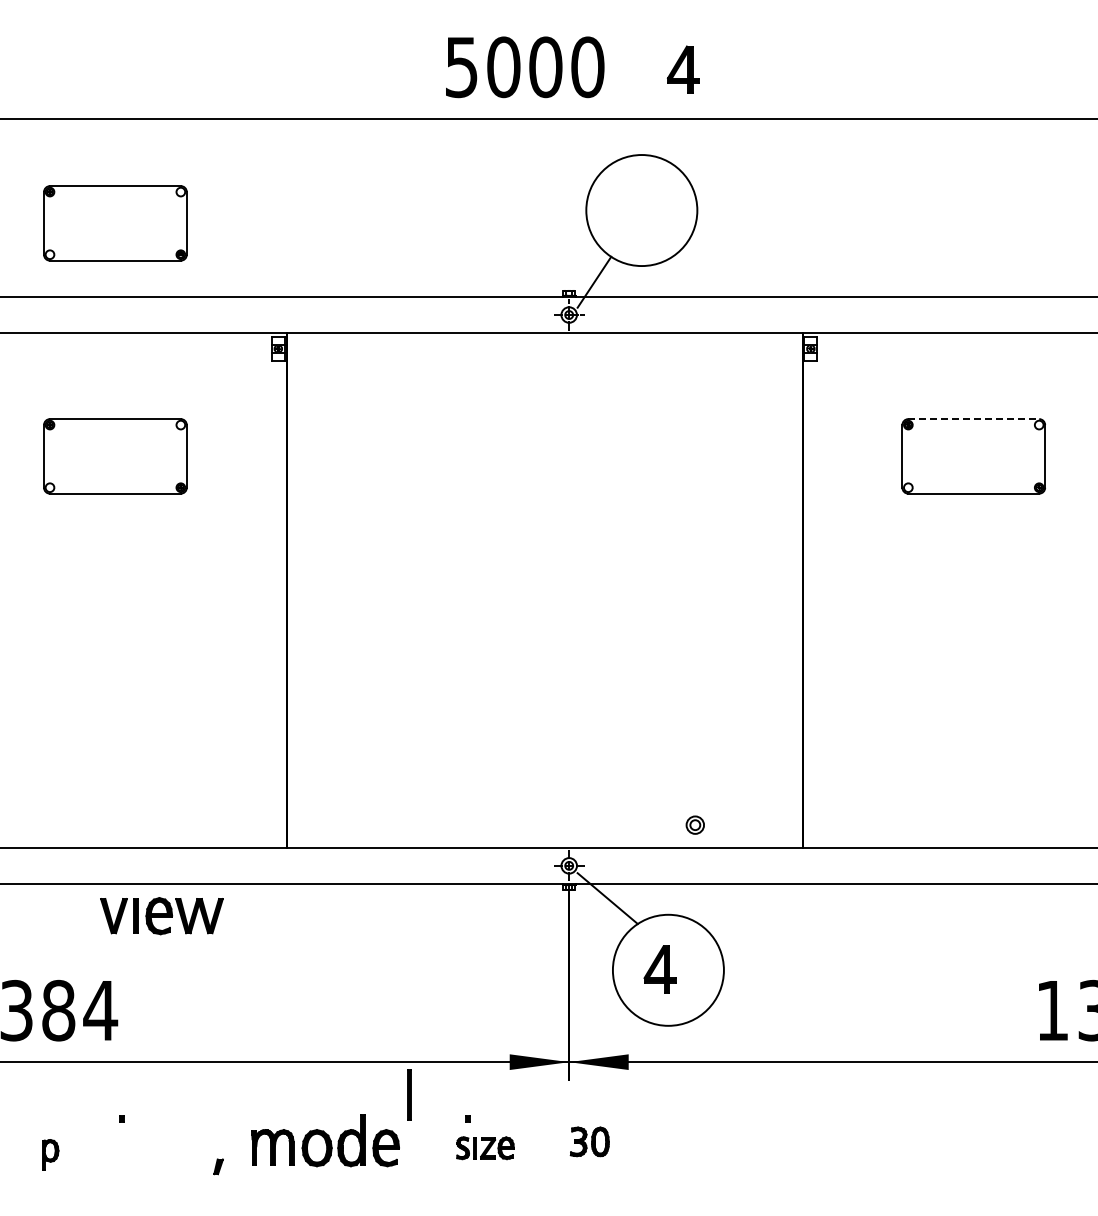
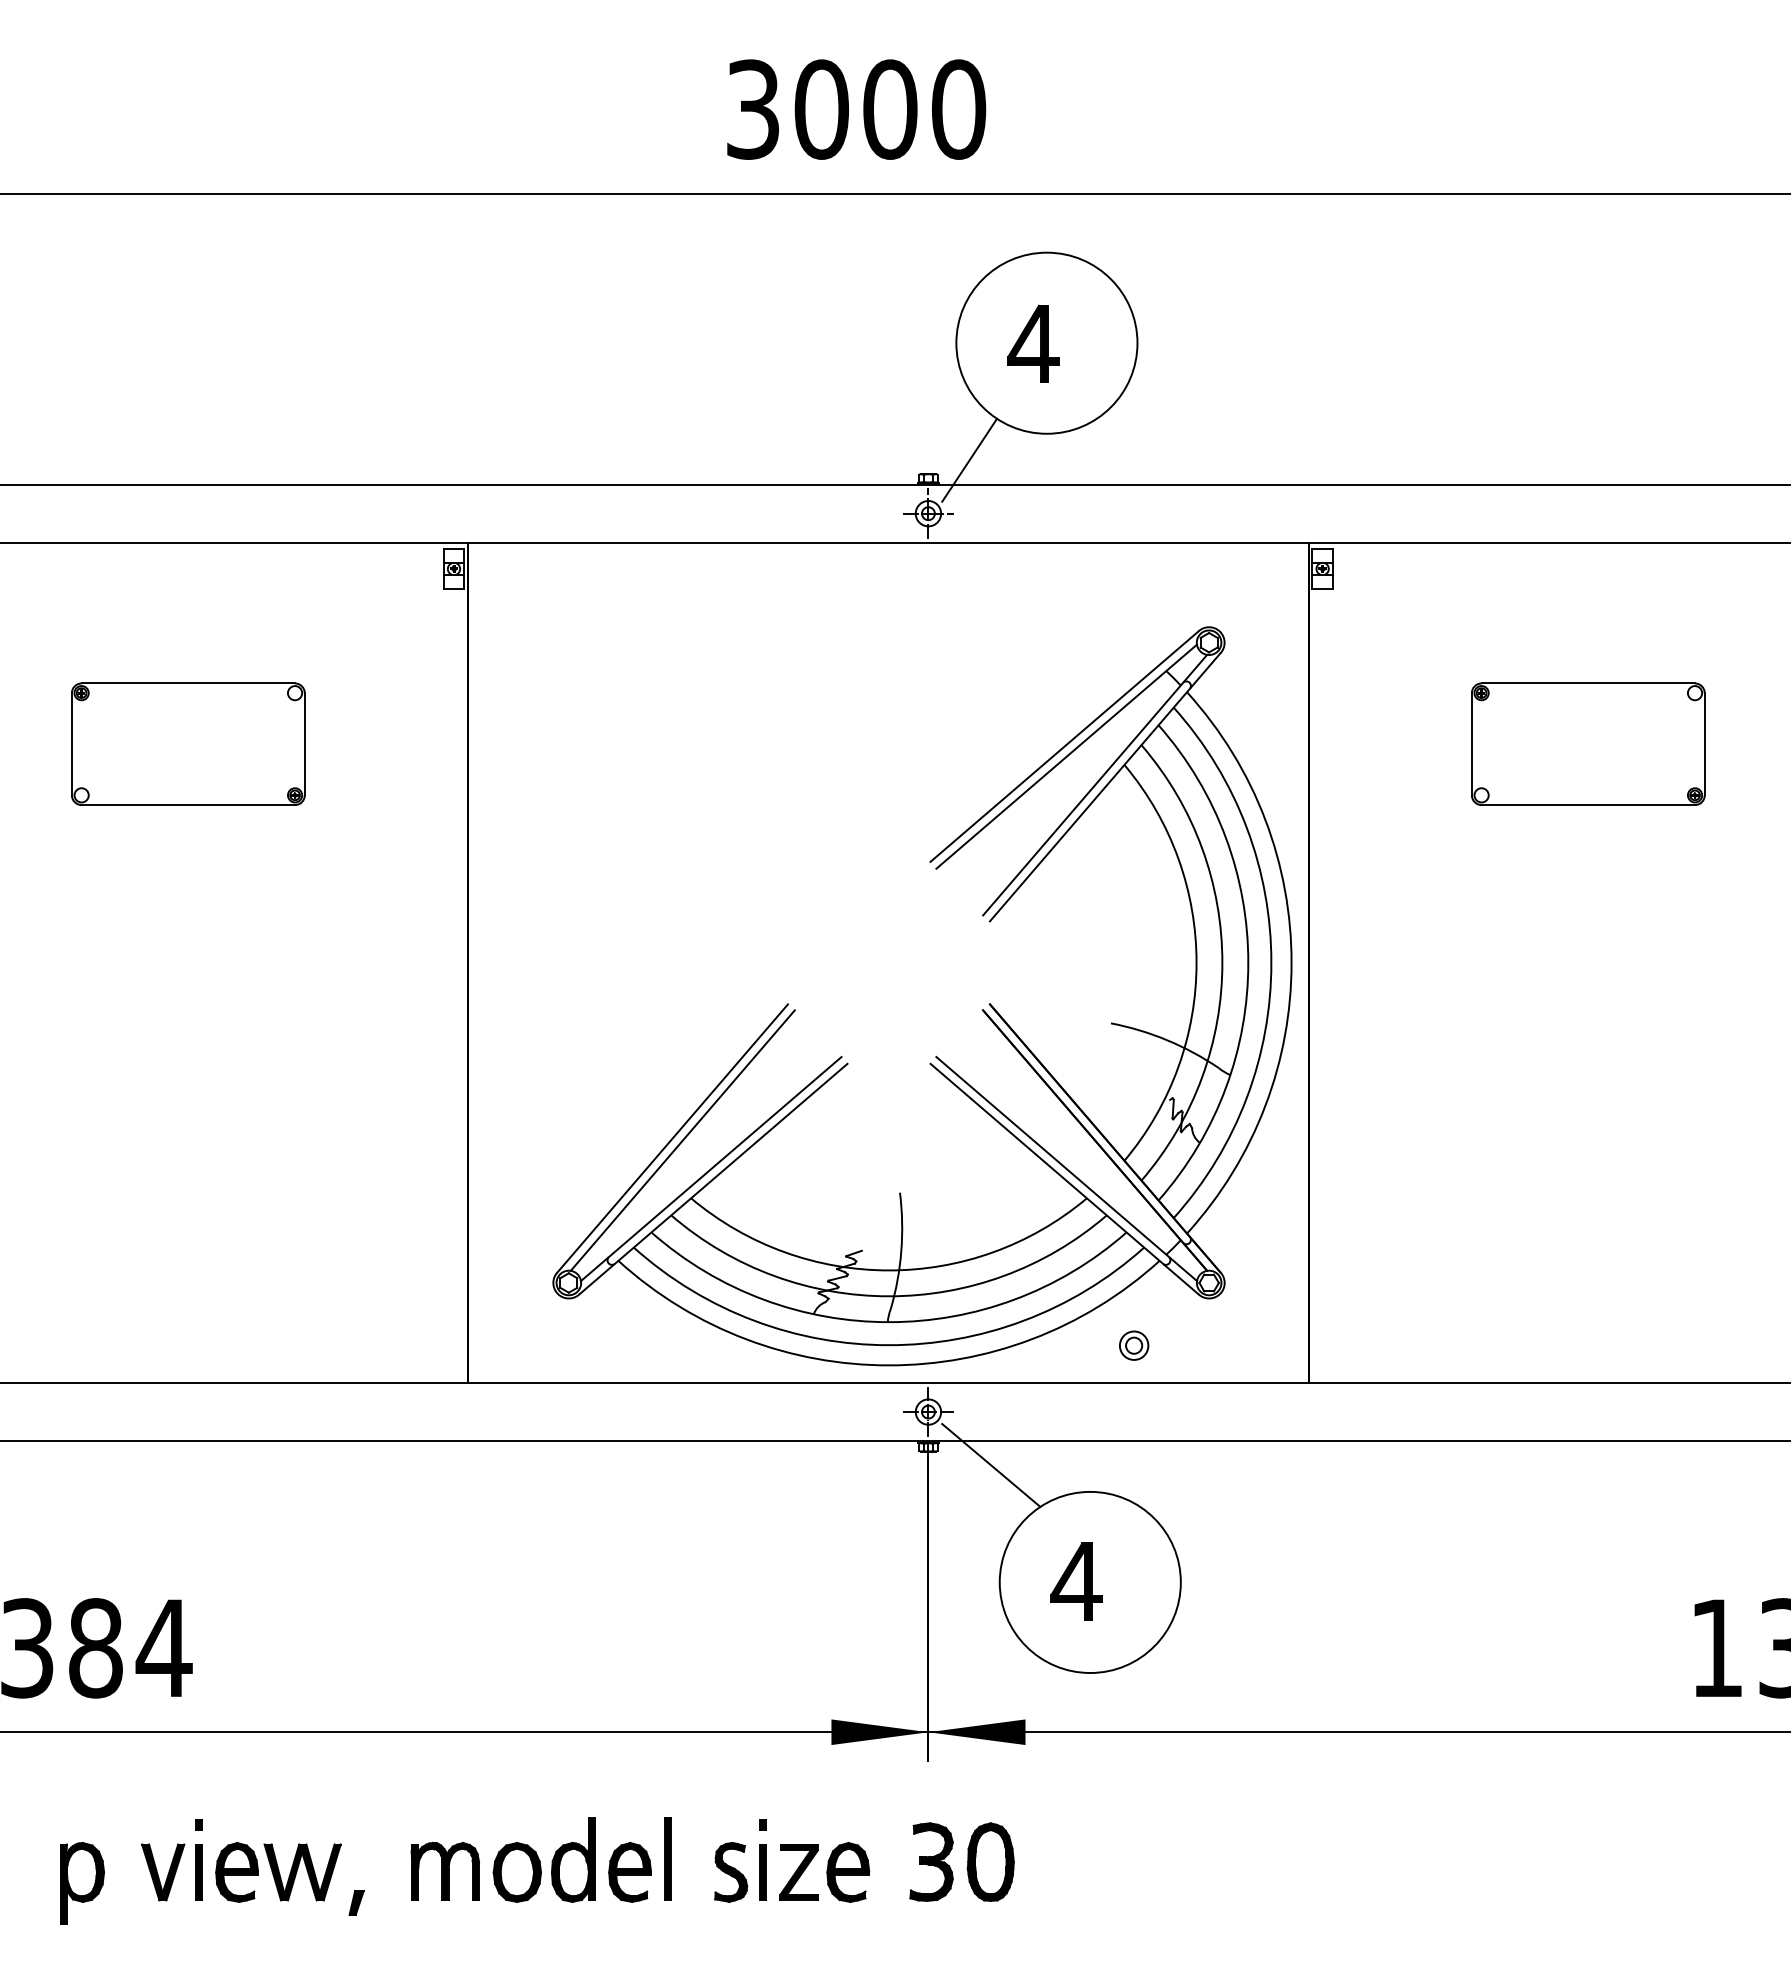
text: (461, 66) -> (752, 108), 5000 -> 3000
part: (682, 69) -> (1031, 343), moved
part: (115, 223) -> (188, 364), removed
line: (974, 419) -> (1589, 684), dashed -> solid
part: (601, 619) -> (981, 1010), added
part: (161, 916) -> (240, 1873), moved
line: (409, 1094) -> (667, 1858), moved
part: (589, 1141) -> (961, 1861), size x1.67
part: (485, 1148) -> (791, 1873), size x1.67
part: (50, 1154) -> (82, 1882), size x1.67

